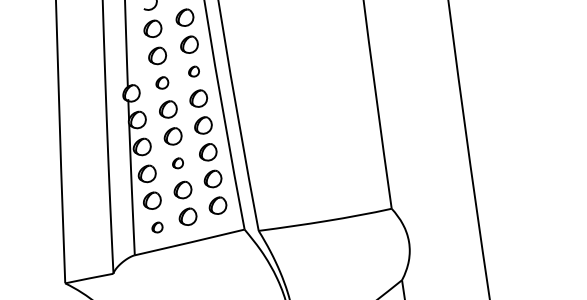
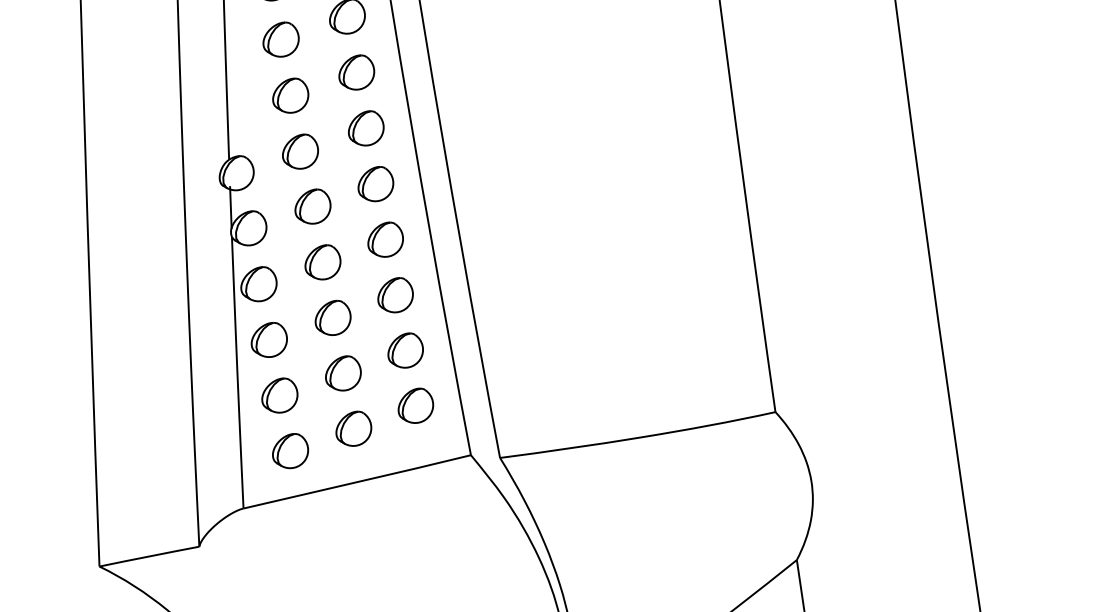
part: (193, 71) -> (365, 127), size x1.67
part: (162, 82) -> (300, 150), size x1.43
part: (177, 163) -> (331, 318), size x1.67
part: (157, 227) -> (290, 450), size x1.67

